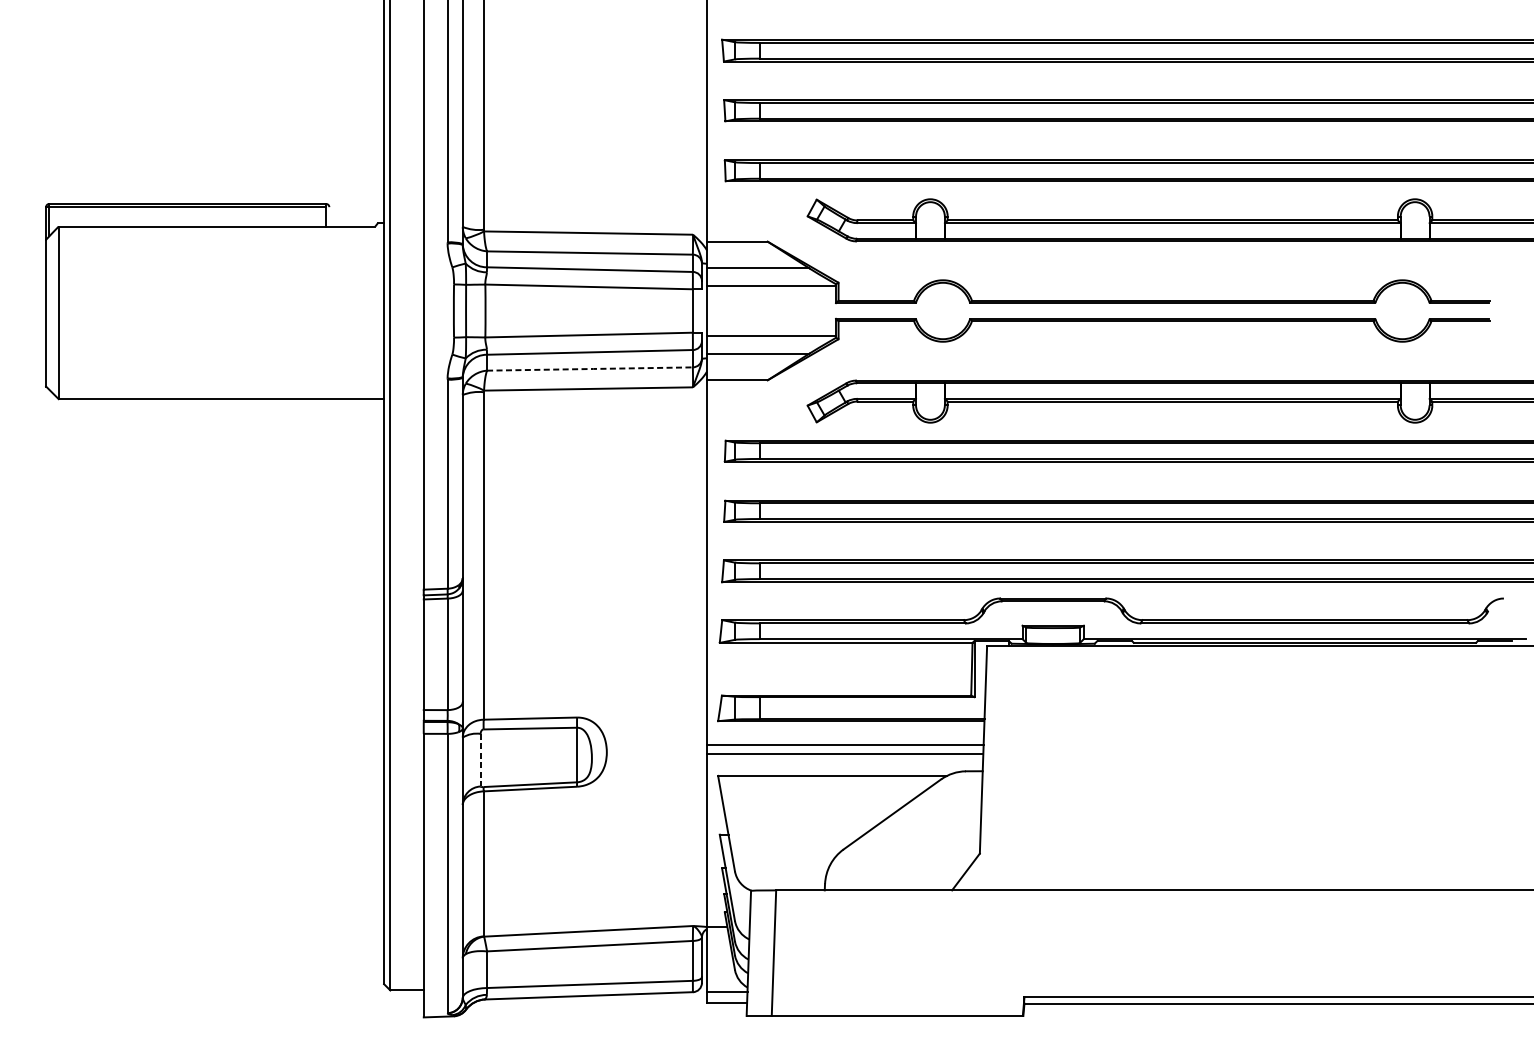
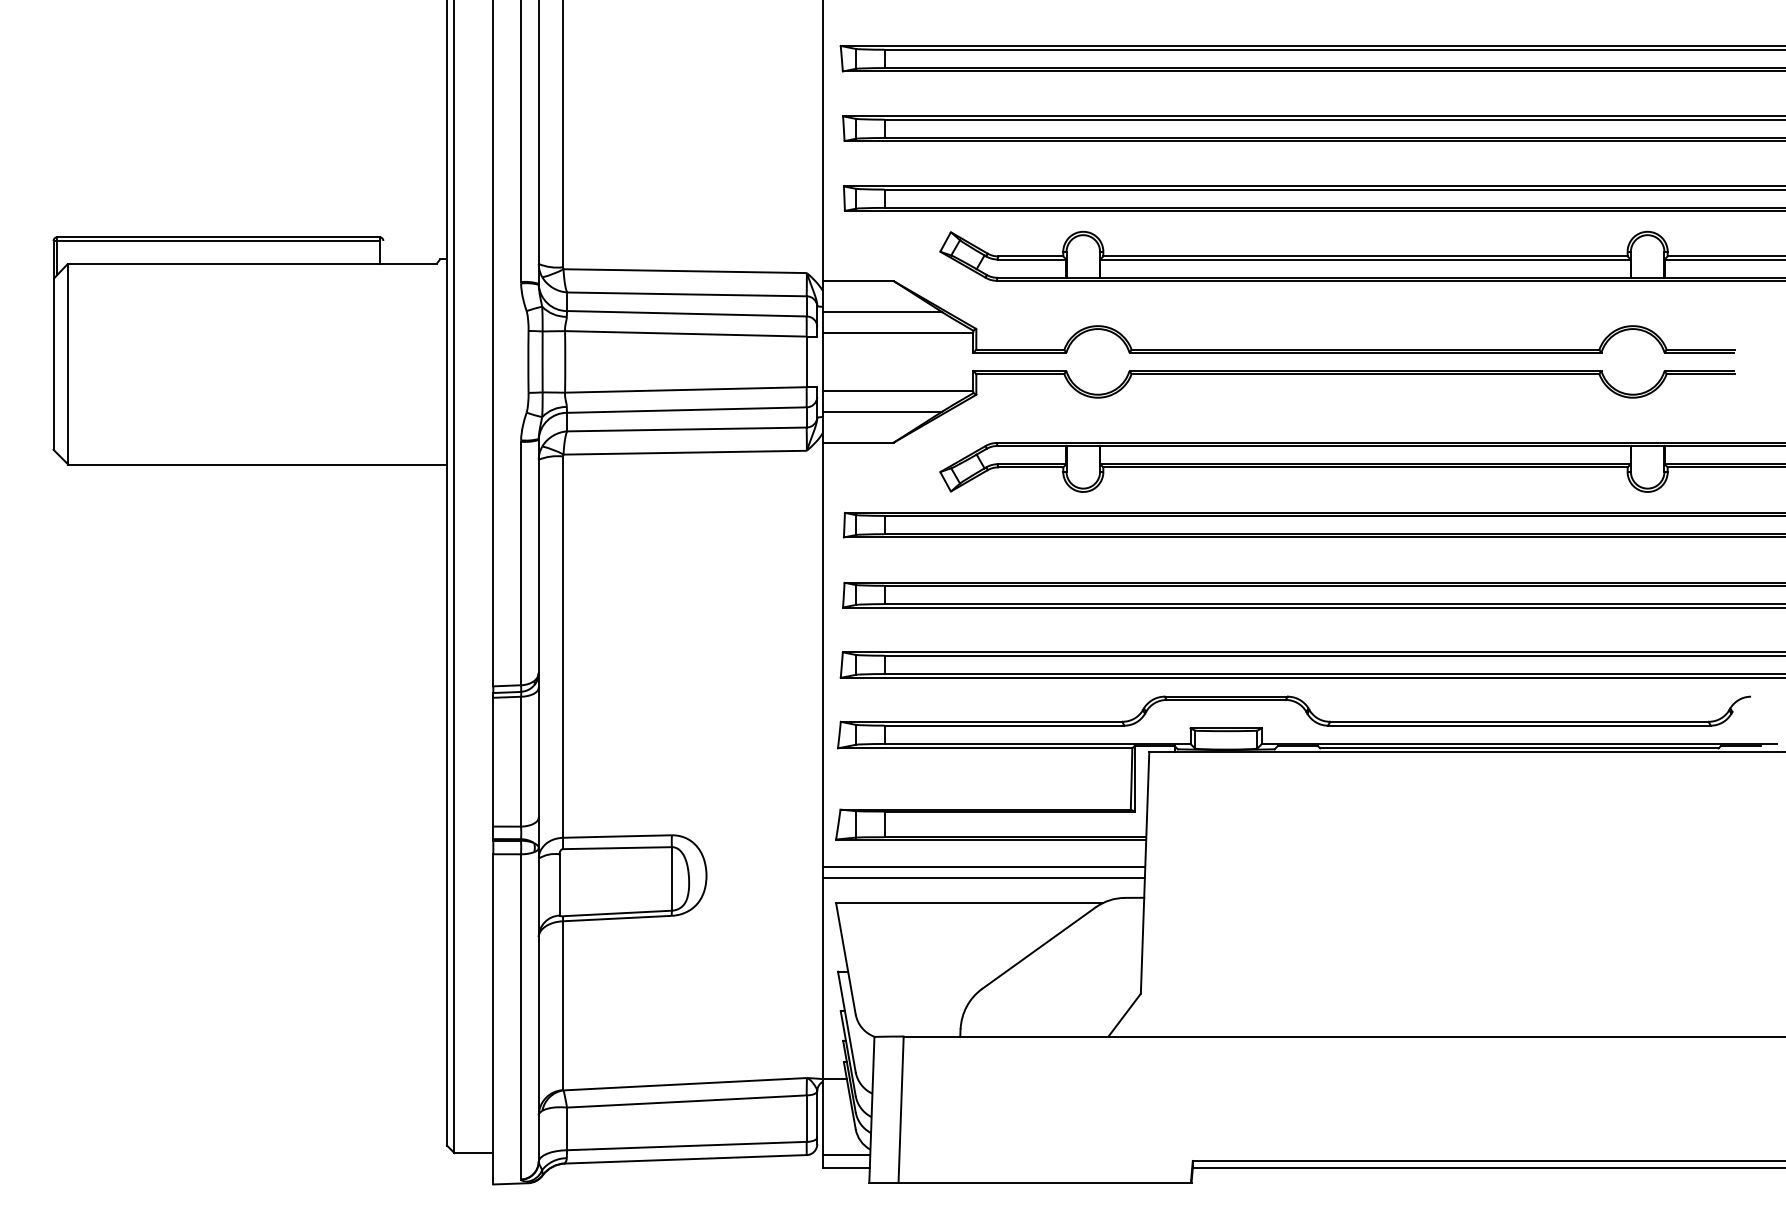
line: (590, 369) -> (687, 429), dashed -> solid
line: (480, 759) -> (559, 884), dashed -> solid

